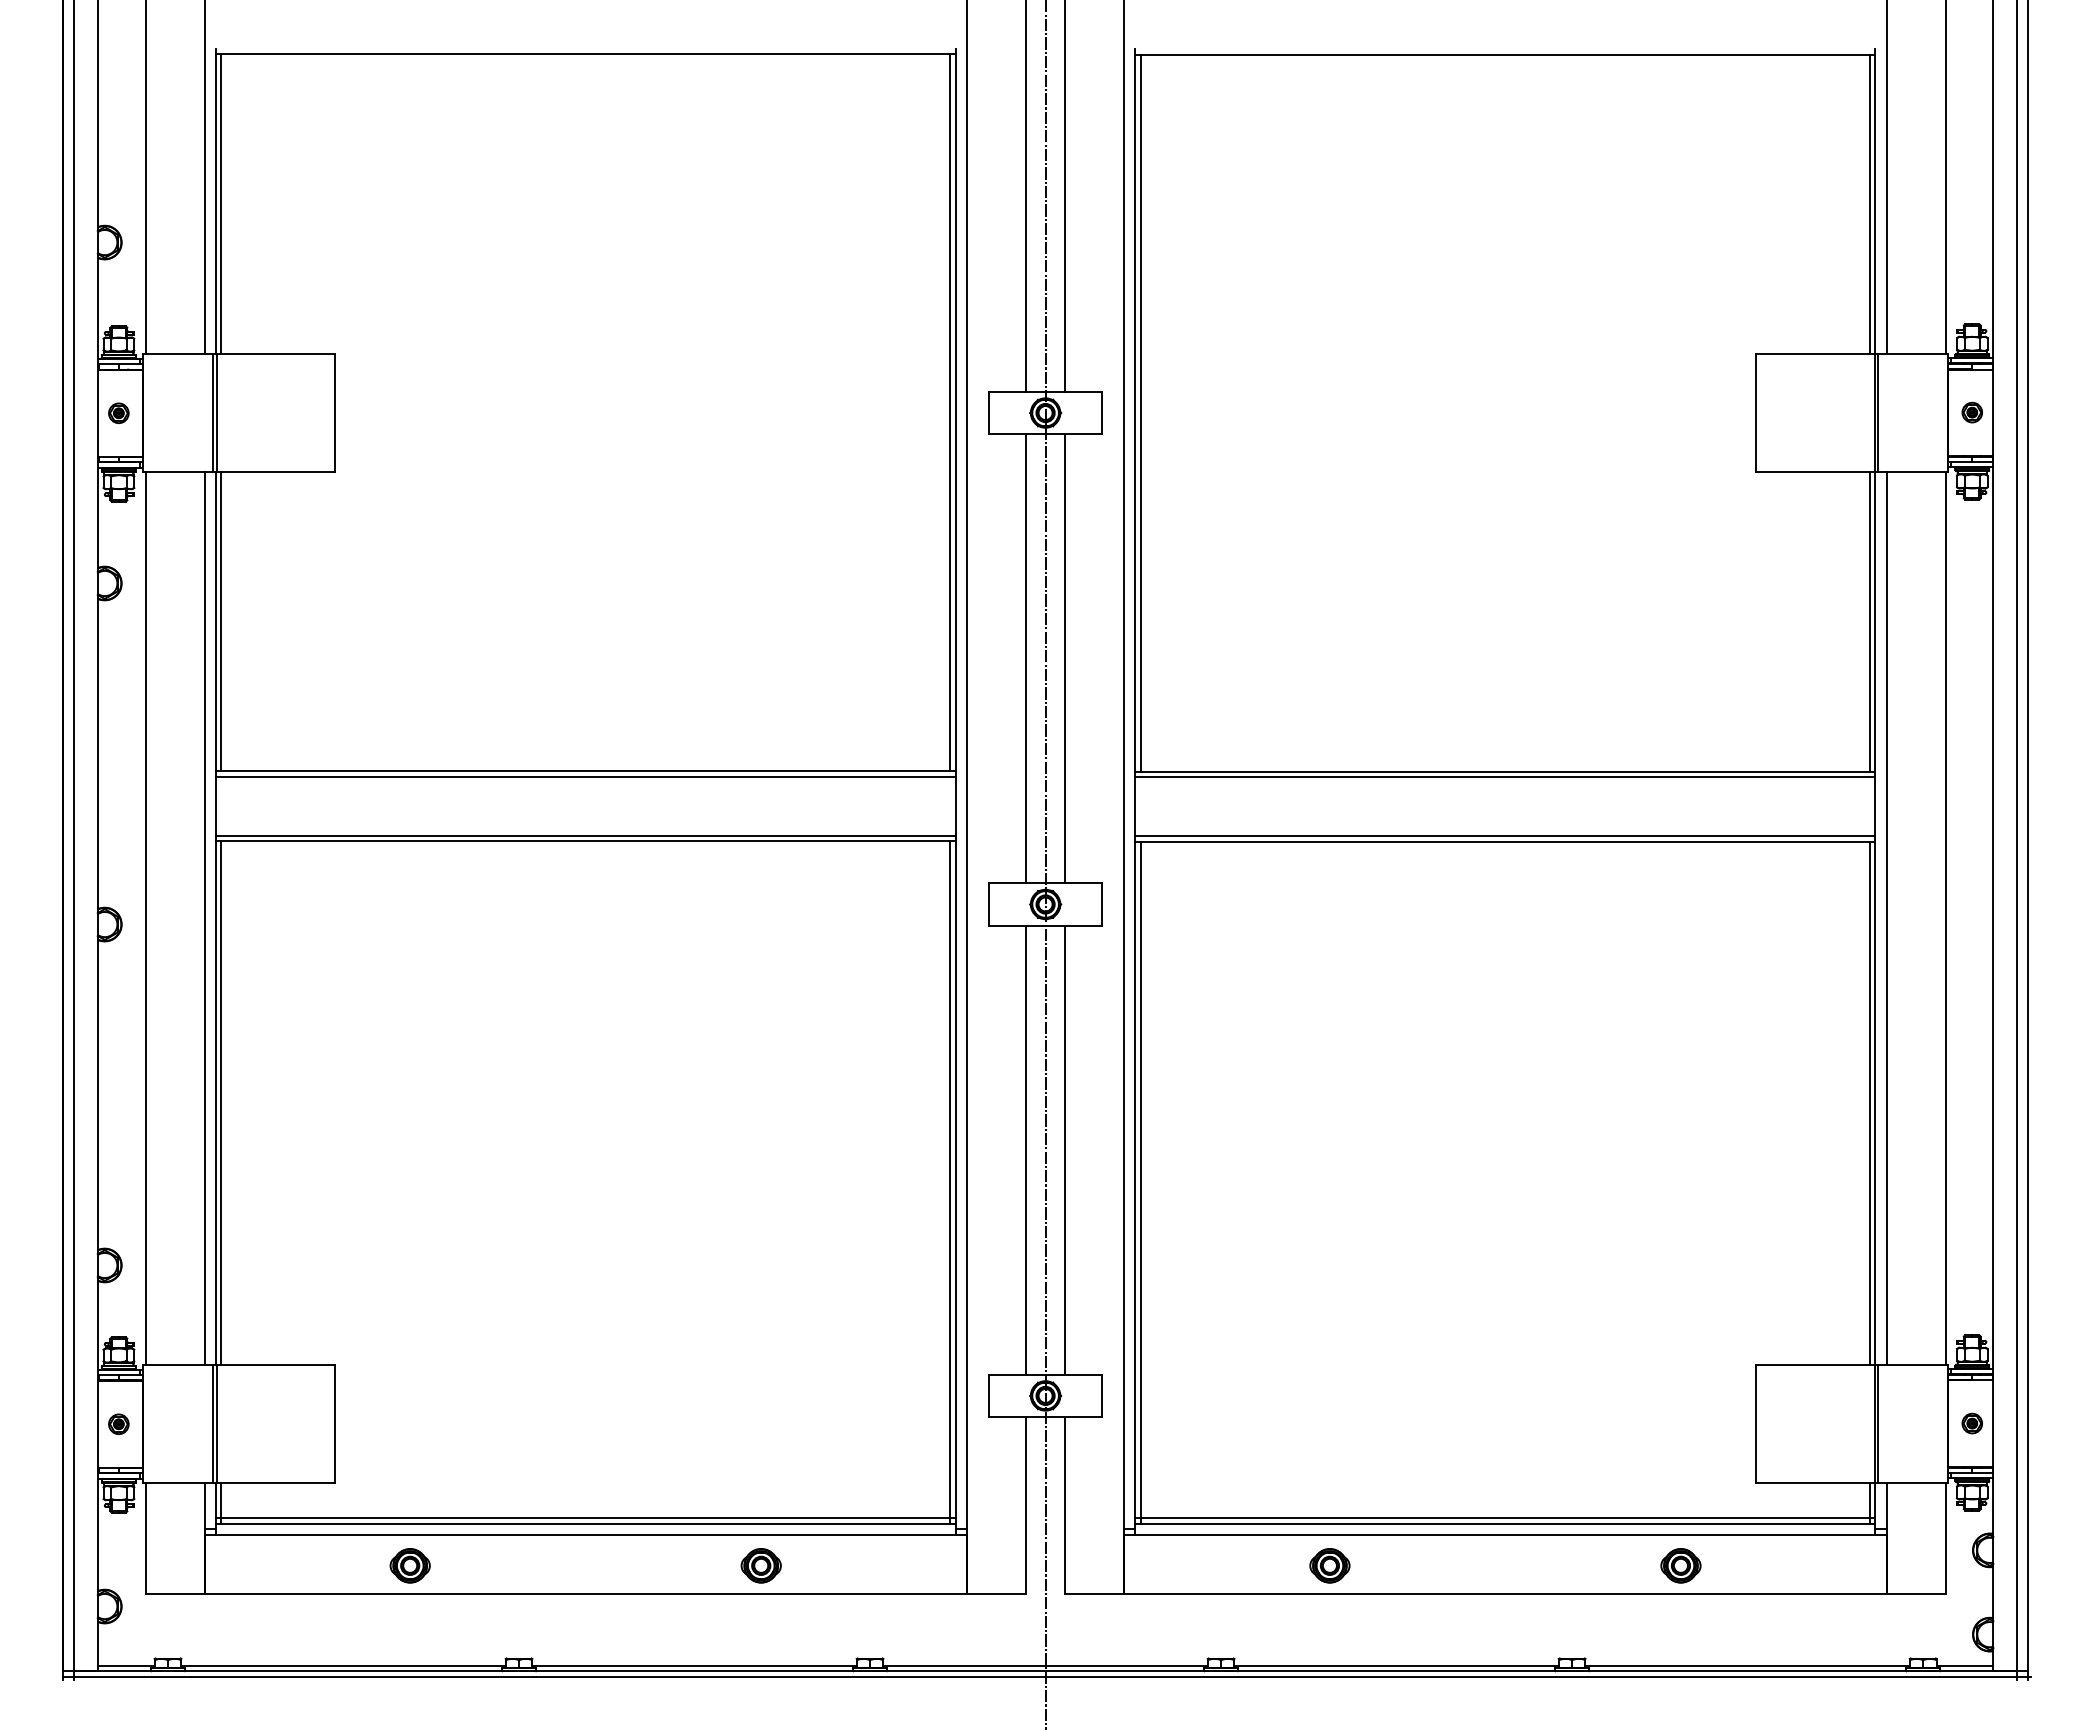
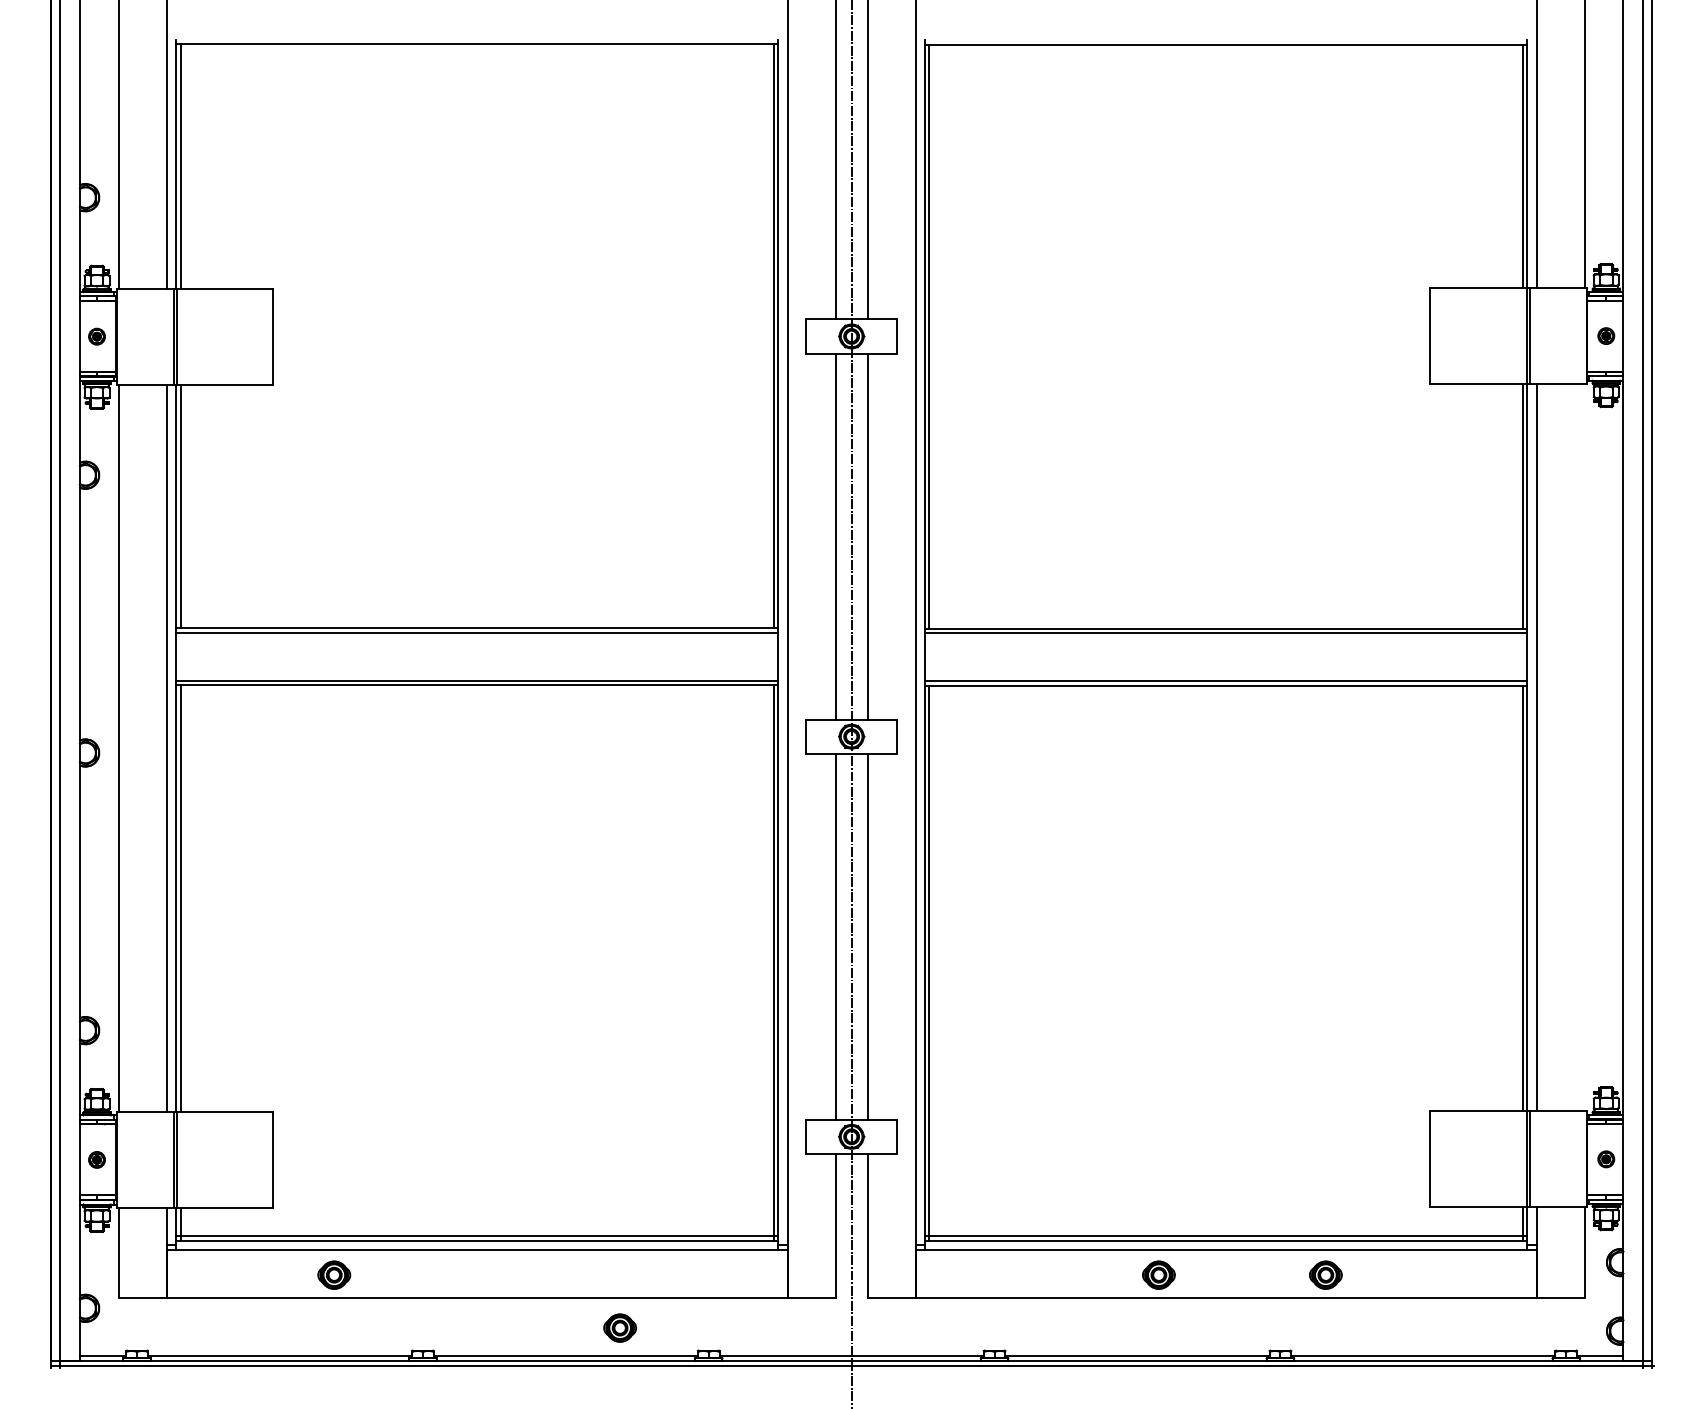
line: (1945, 917) -> (1584, 747), removed
part: (760, 1565) -> (619, 1327), moved
part: (1329, 1565) -> (1158, 1274), moved
part: (1680, 1565) -> (1325, 1274), moved

